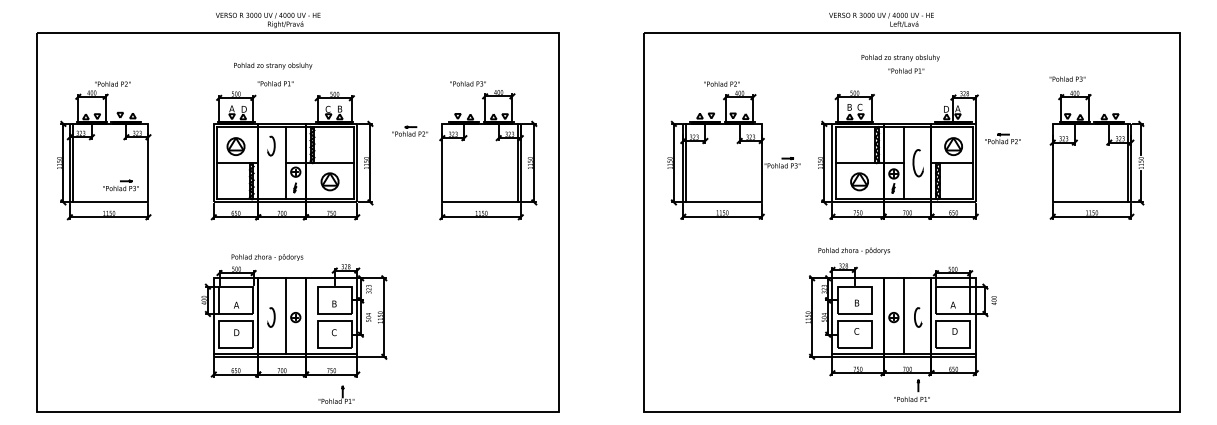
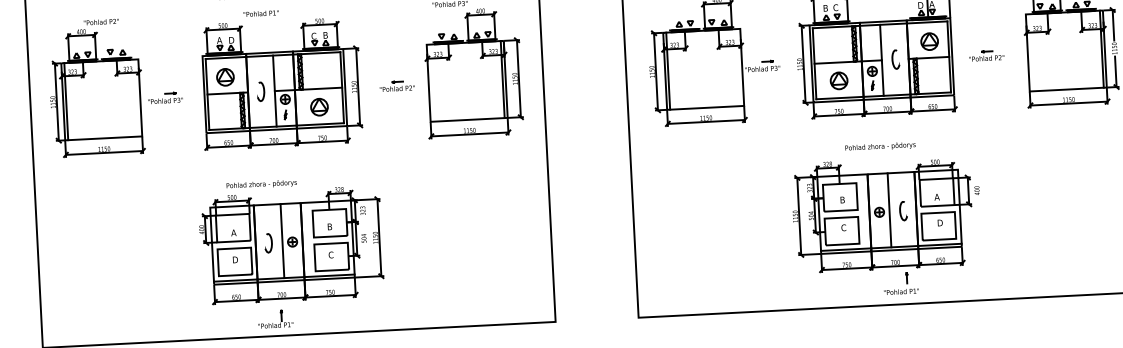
part: (410, 130) -> (397, 85), moved
part: (1002, 138) -> (986, 55), moved
part: (271, 145) -> (261, 91), moved
part: (918, 162) -> (895, 58), size x0.71
part: (120, 185) -> (164, 97), moved
text: (853, 250) -> (879, 146), moved
part: (336, 394) -> (275, 318), moved

